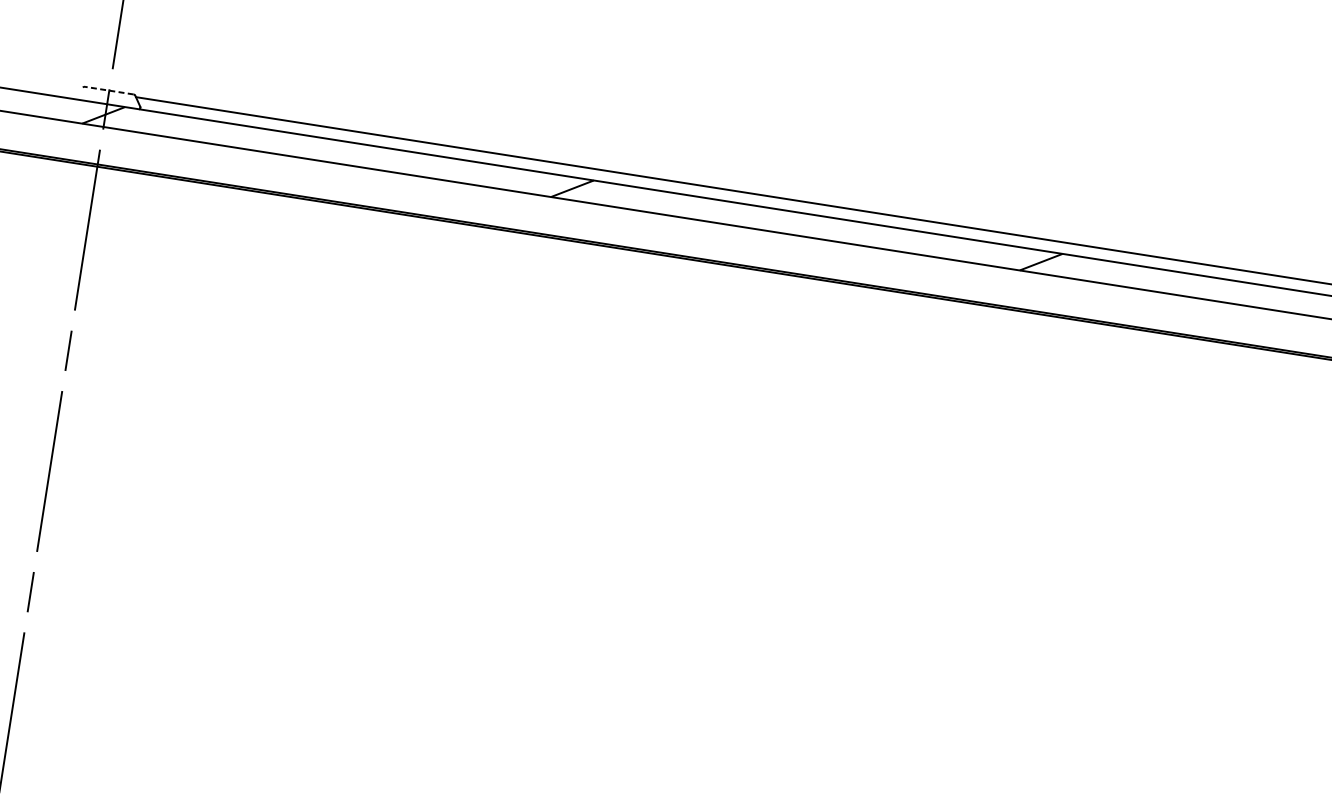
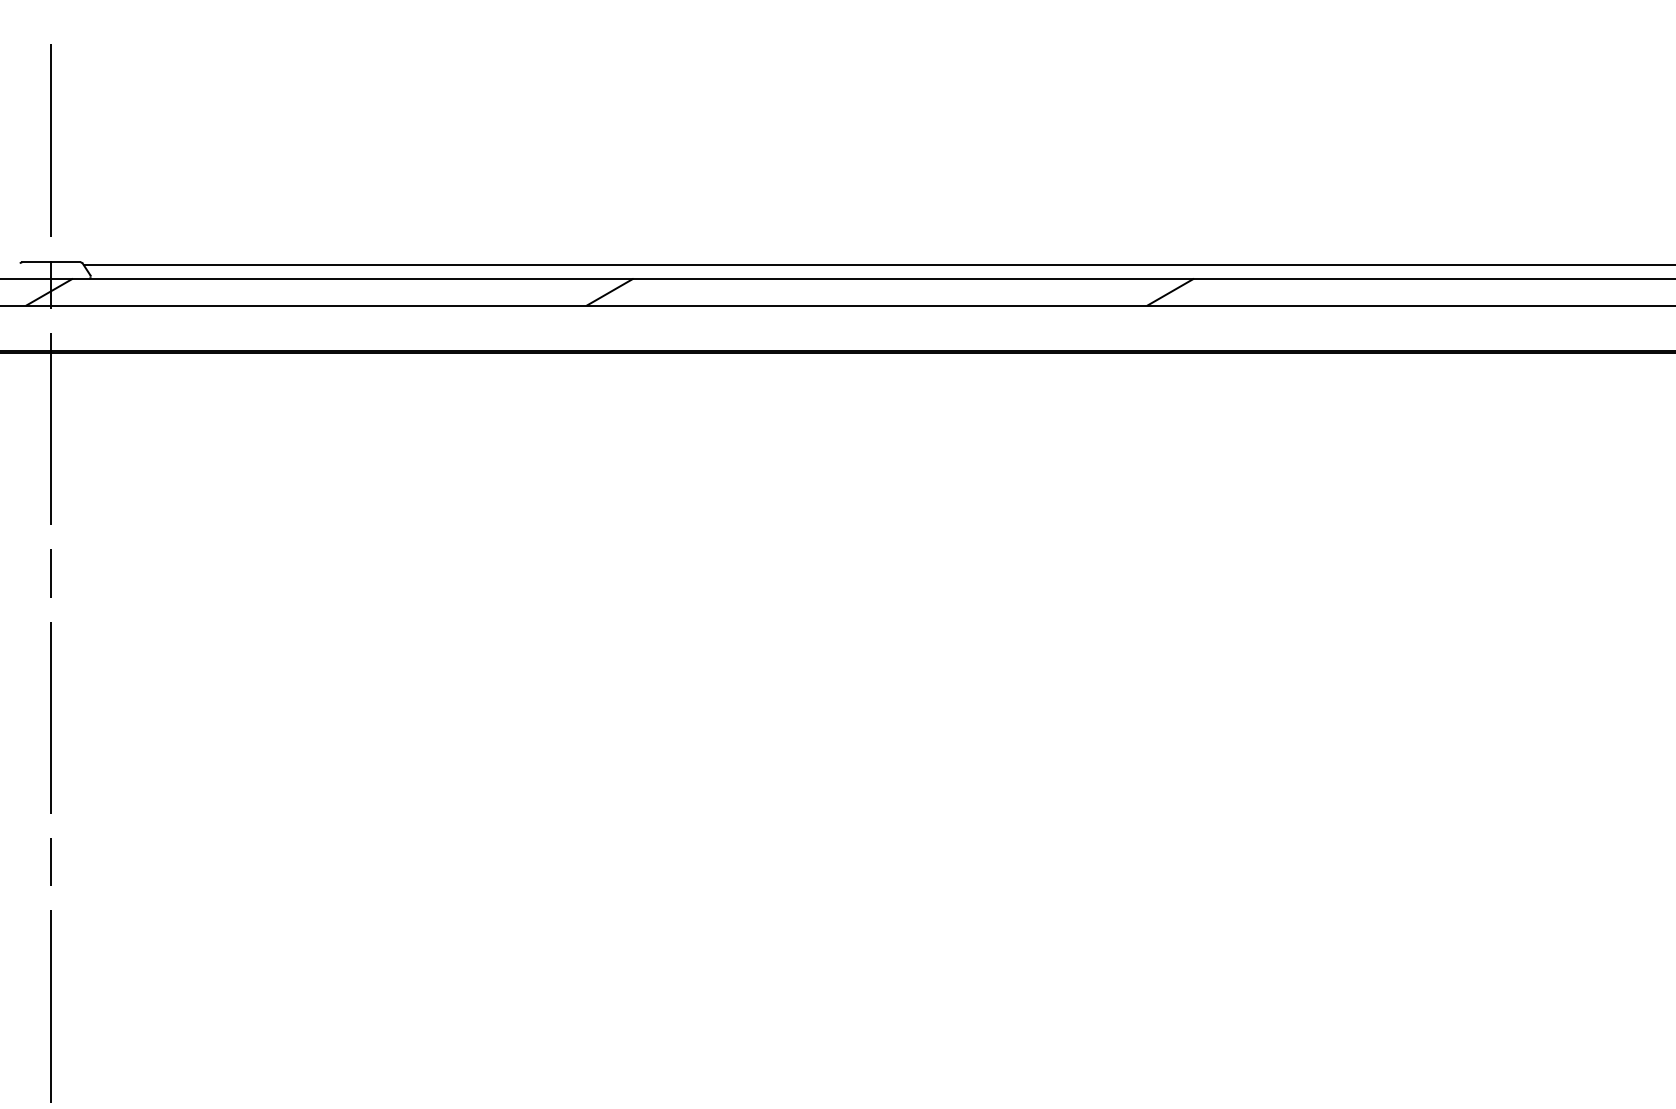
line: (108, 90) -> (50, 262), dashed -> solid

